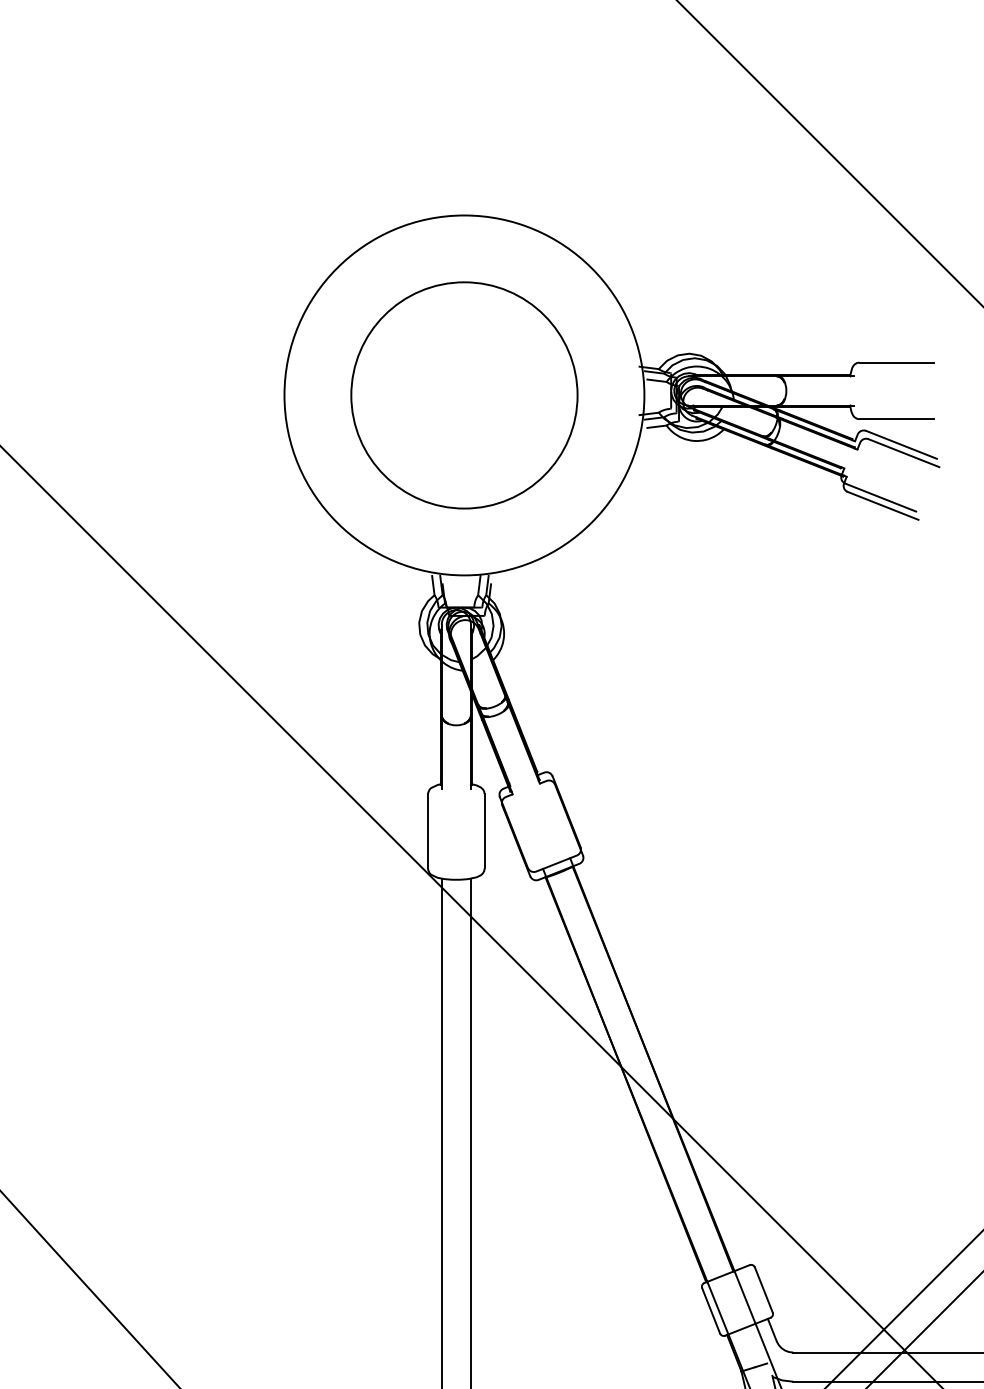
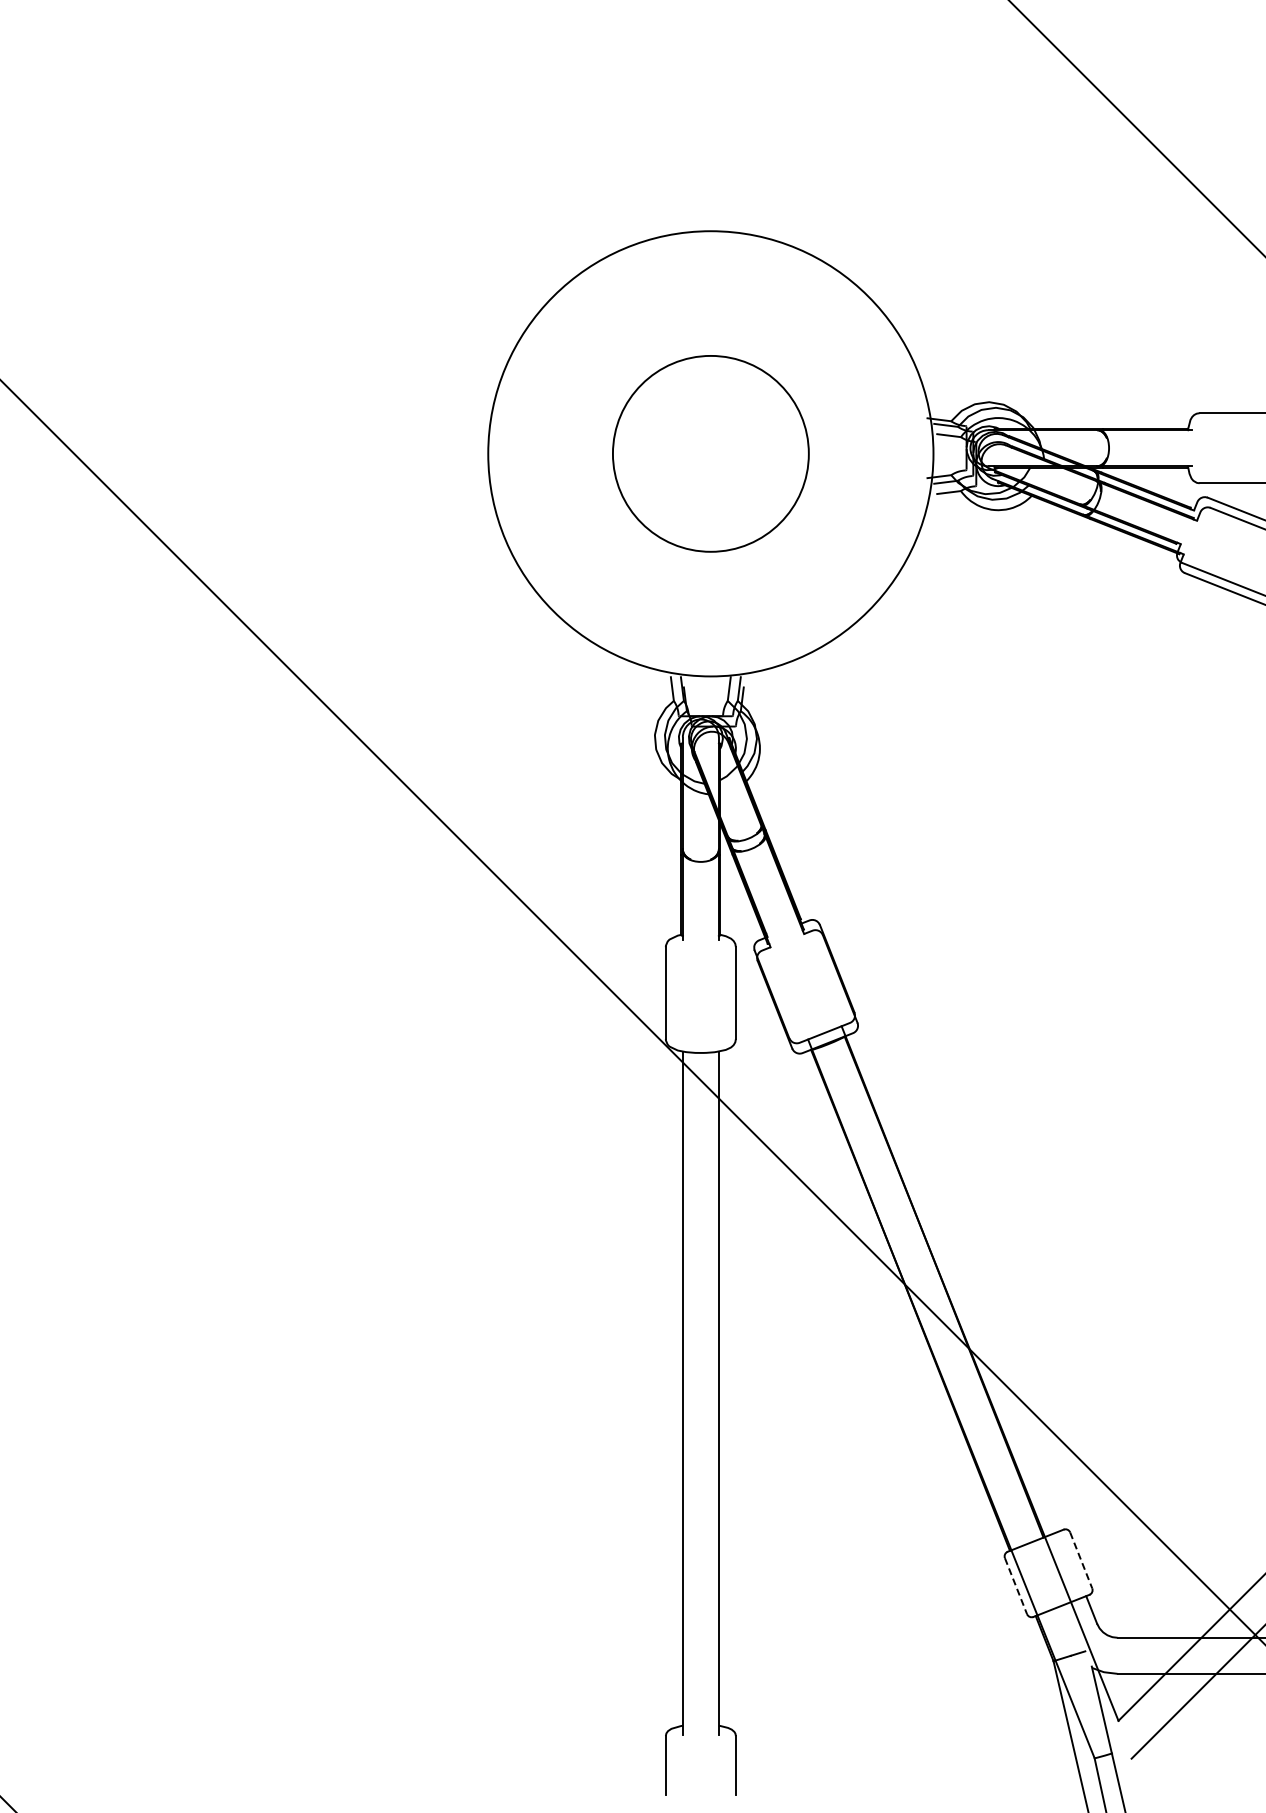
circle: (464, 395) -> (710, 453), size x0.7
line: (764, 1290) -> (1081, 1560), solid -> dashed
line: (711, 1311) -> (1016, 1586), solid -> dashed

